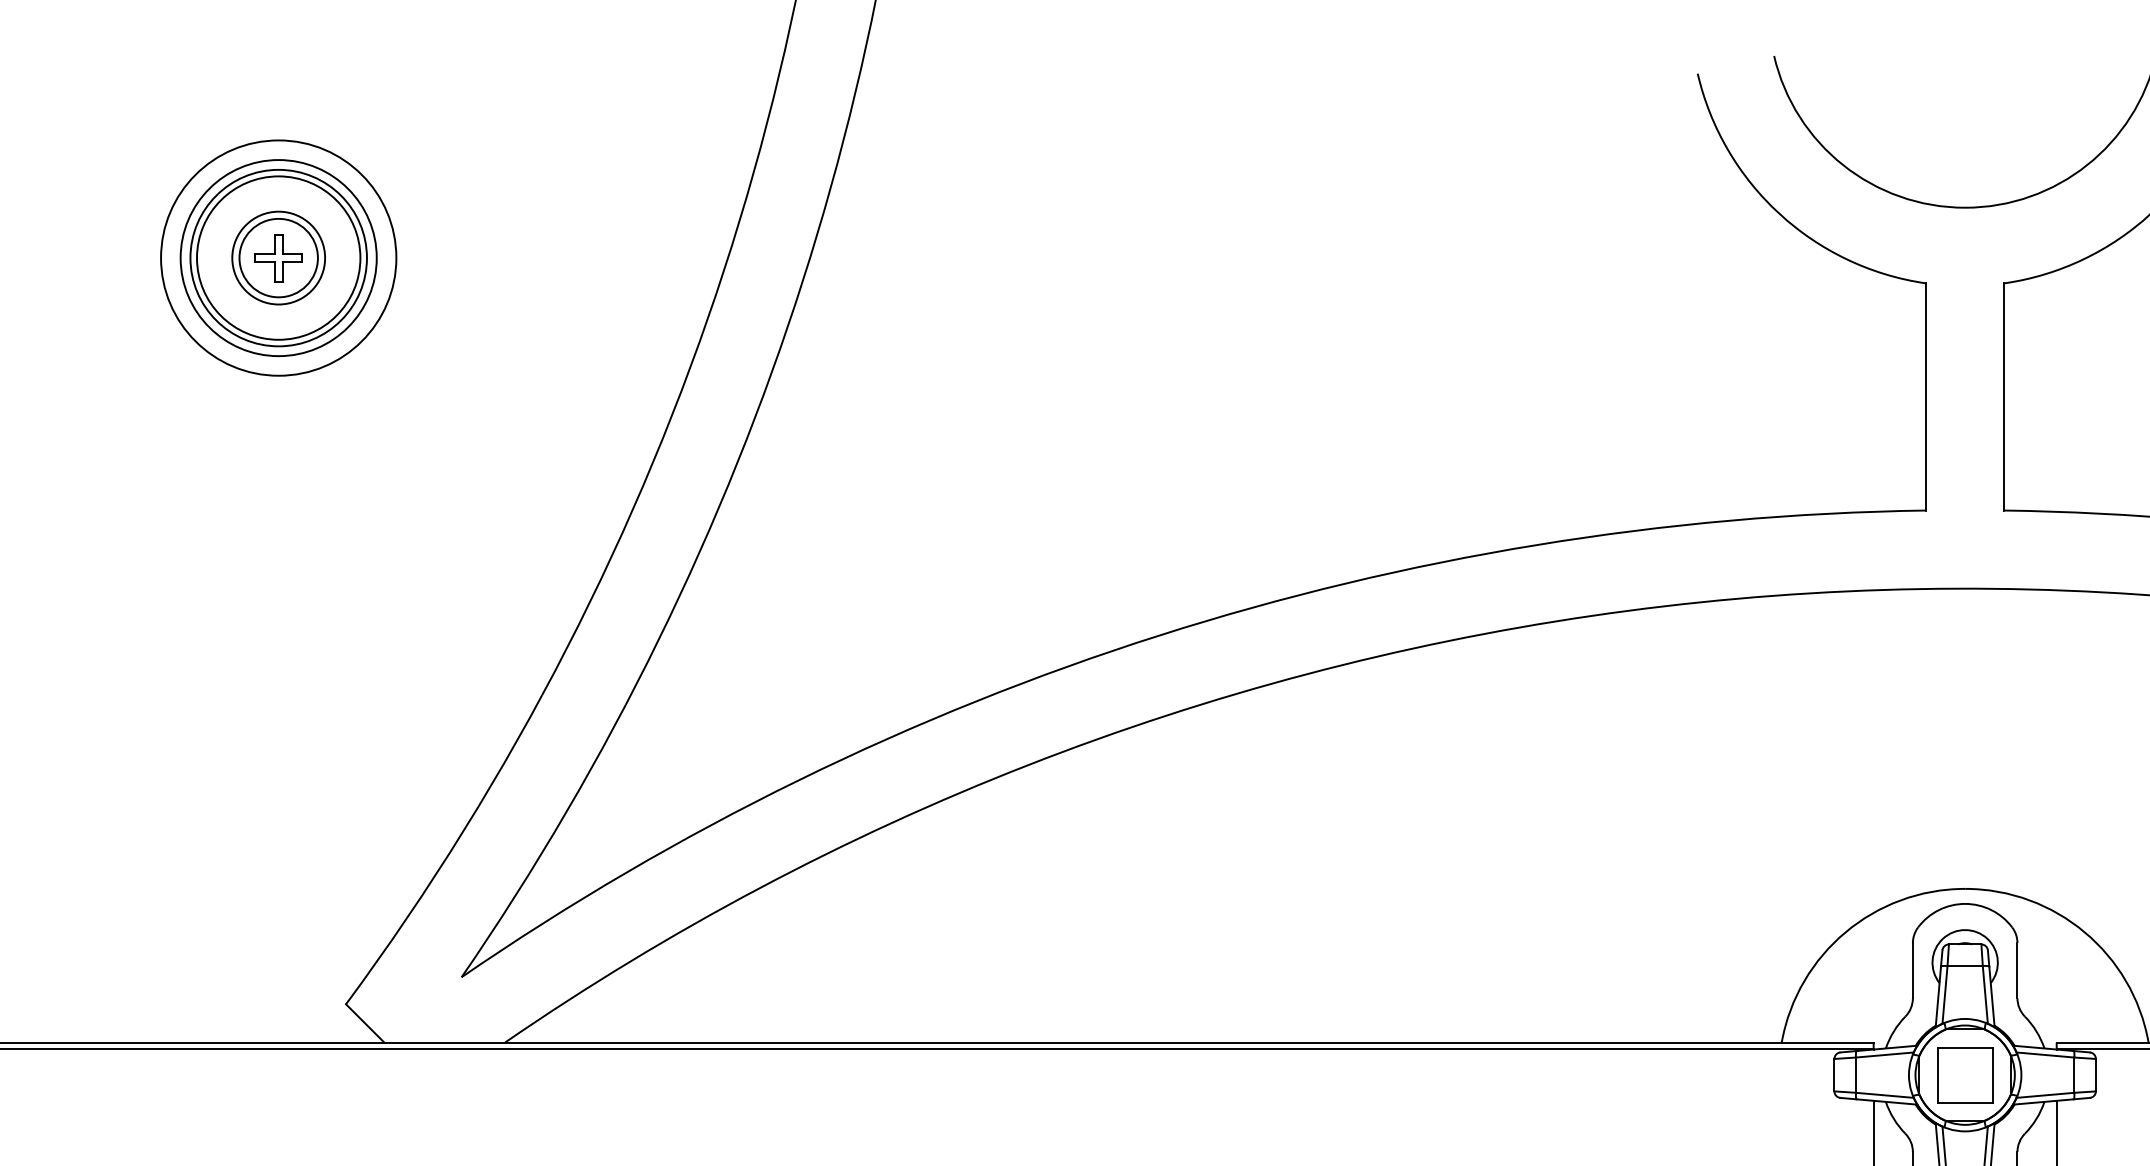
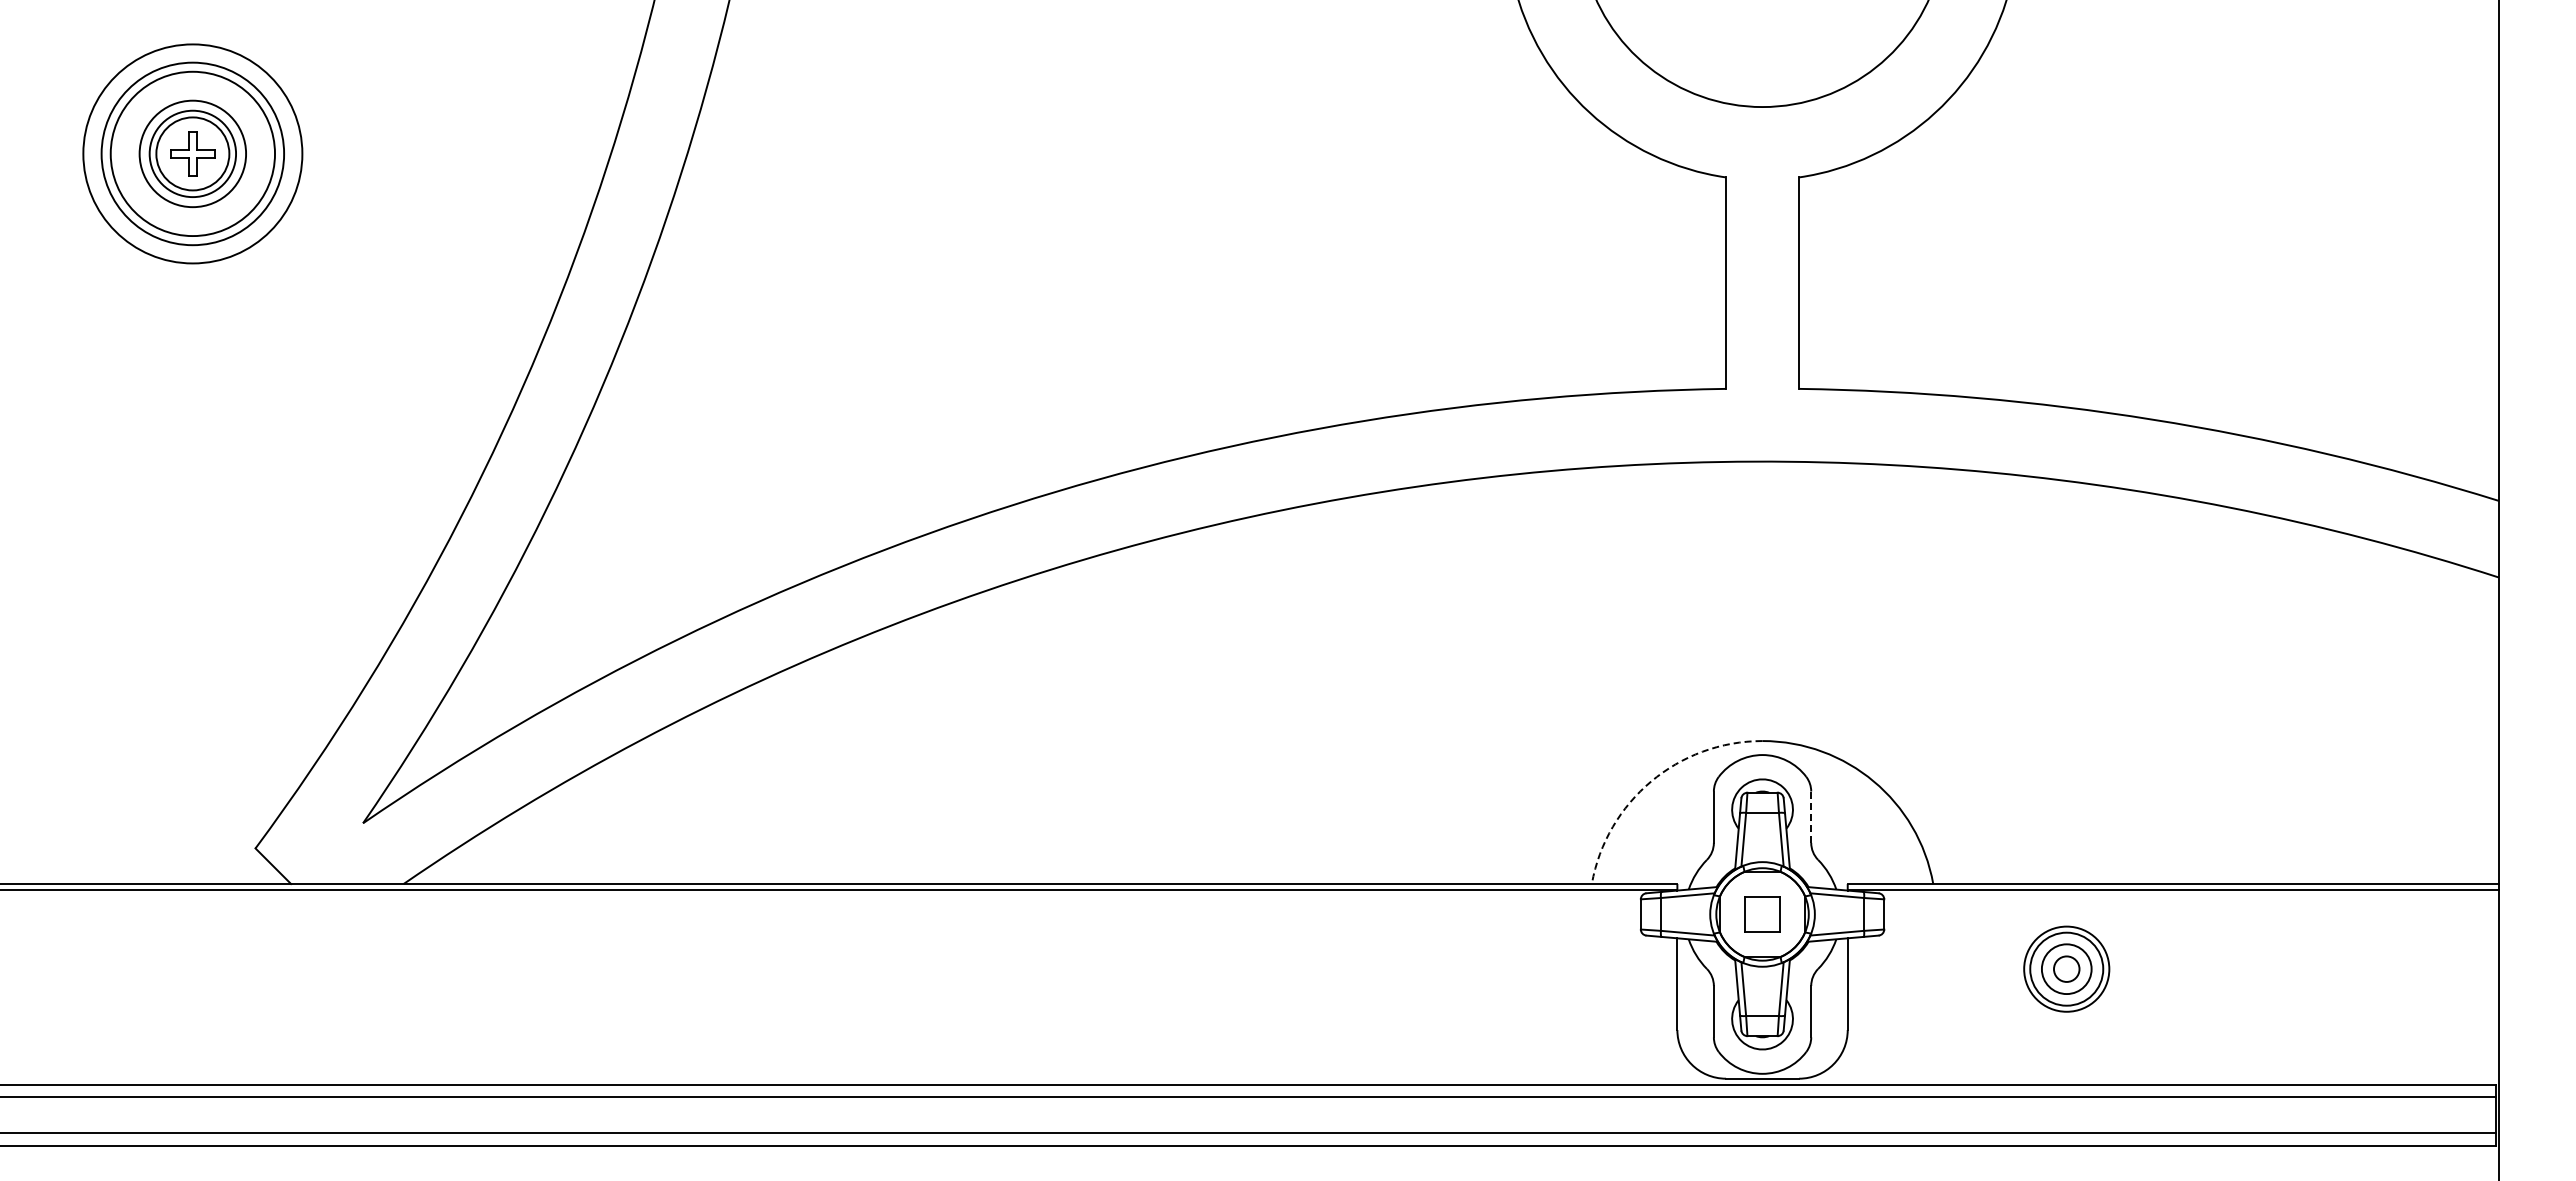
circle: (278, 257) -> (192, 153), size x0.7
arc: (1845, 932) -> (1651, 781), solid -> dashed
line: (2017, 971) -> (1811, 817), solid -> dashed
part: (1965, 1075) -> (1762, 914), size x0.7

